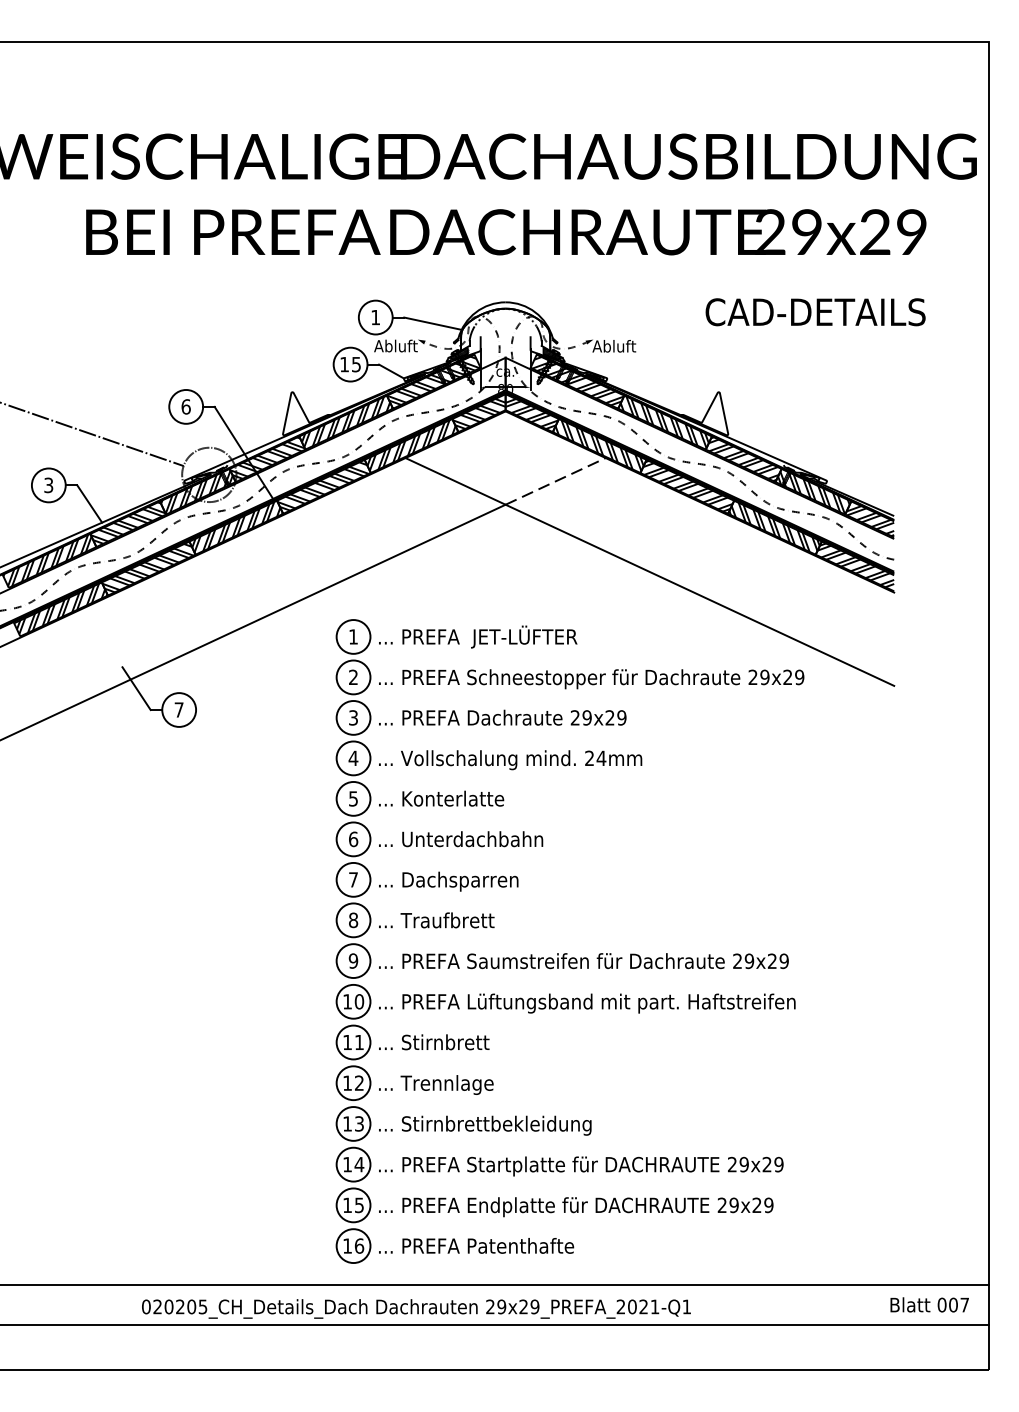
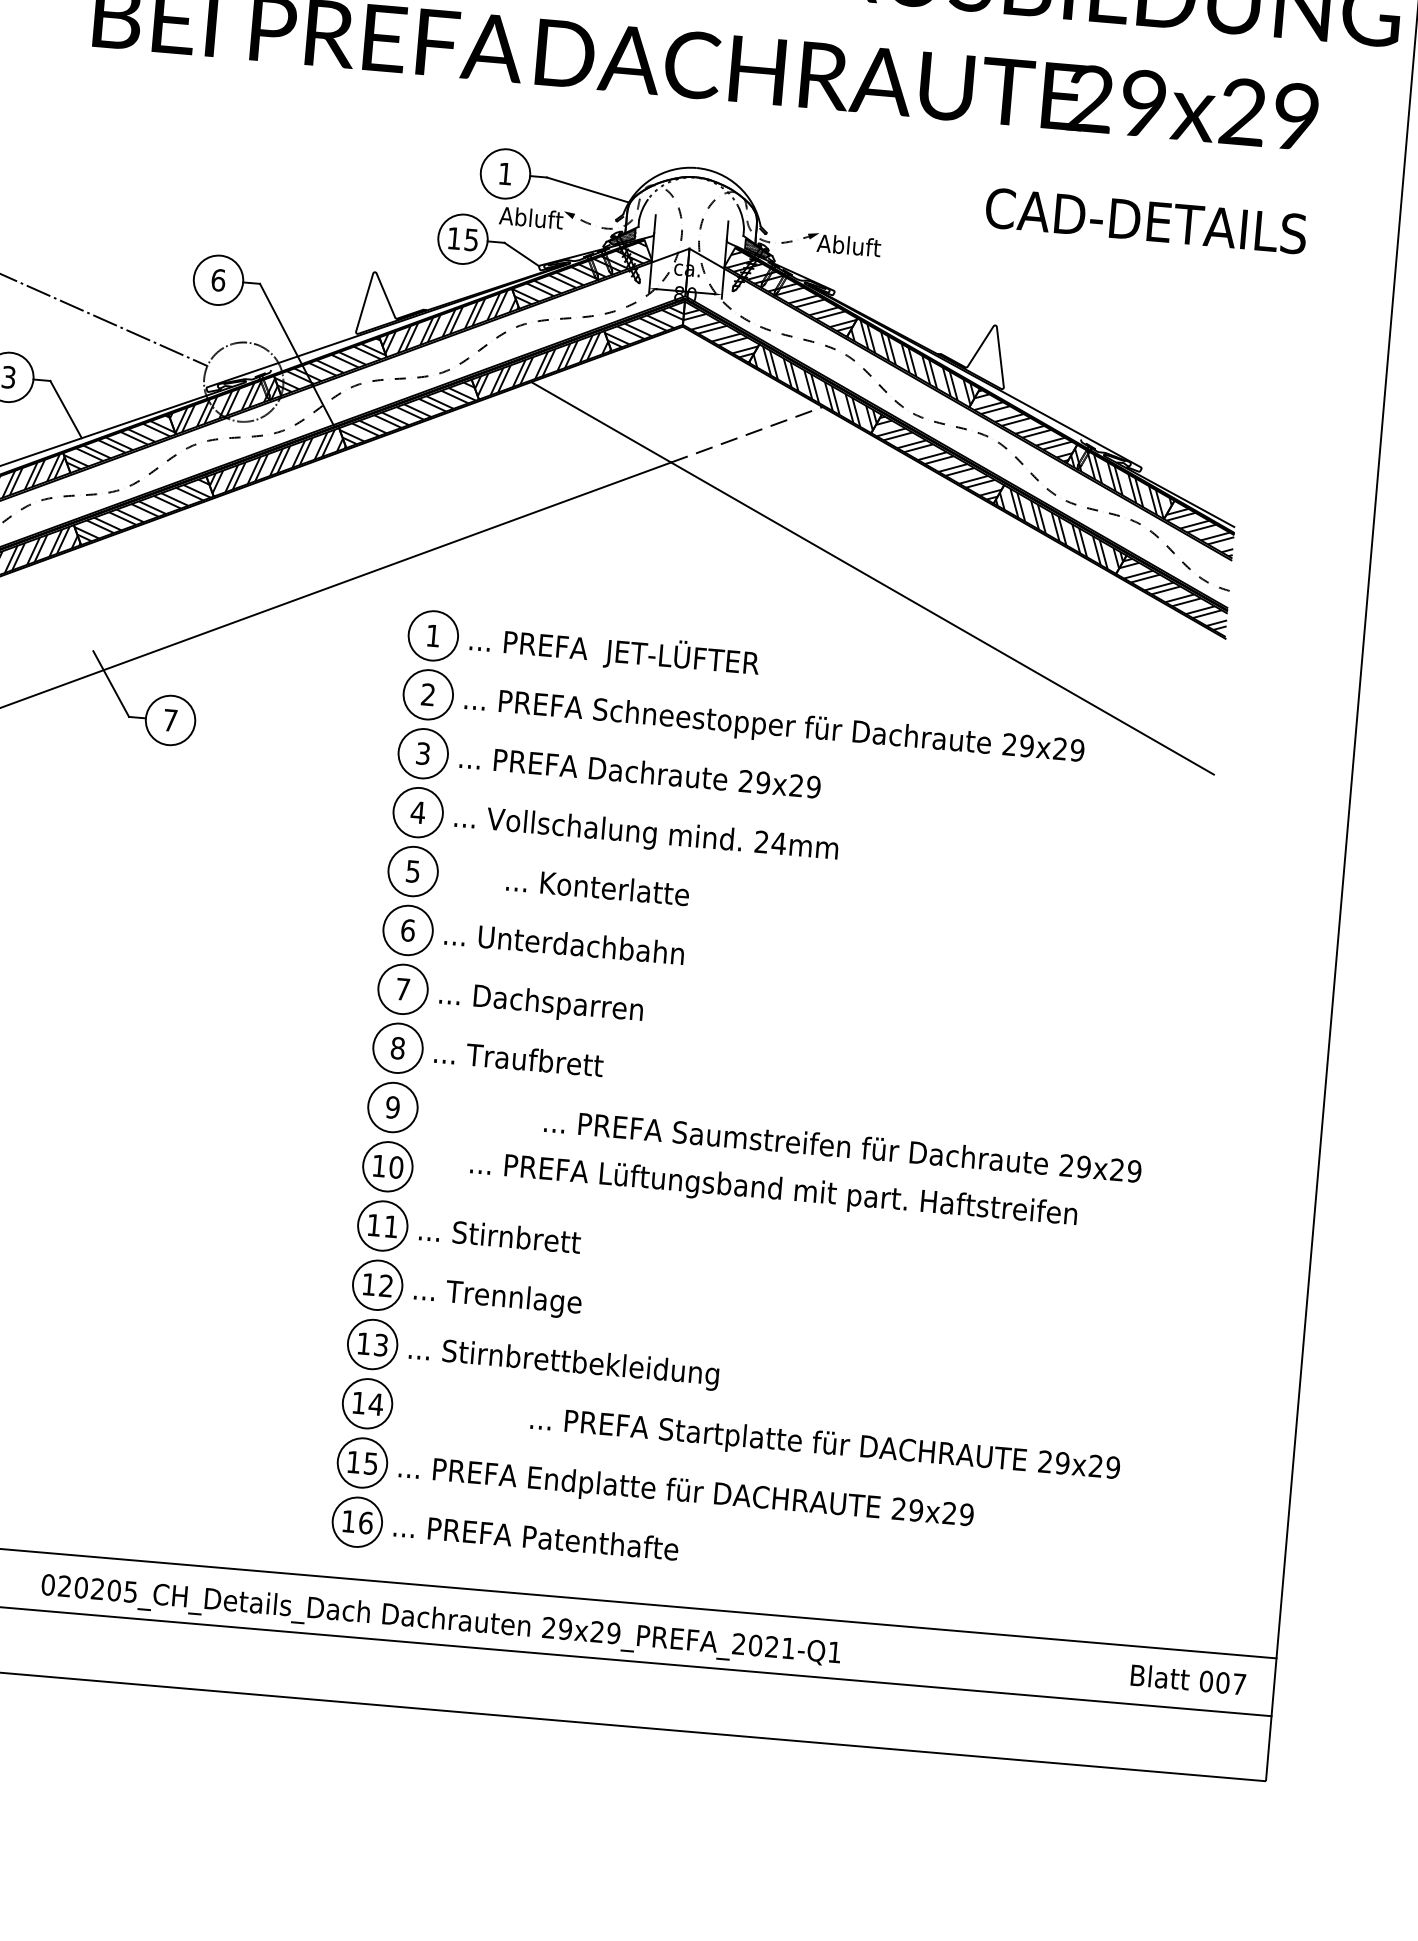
text: (441, 798) -> (597, 886), moved
text: (583, 961) -> (842, 1146), moved
text: (587, 1003) -> (774, 1190), moved
text: (581, 1166) -> (825, 1445), moved

